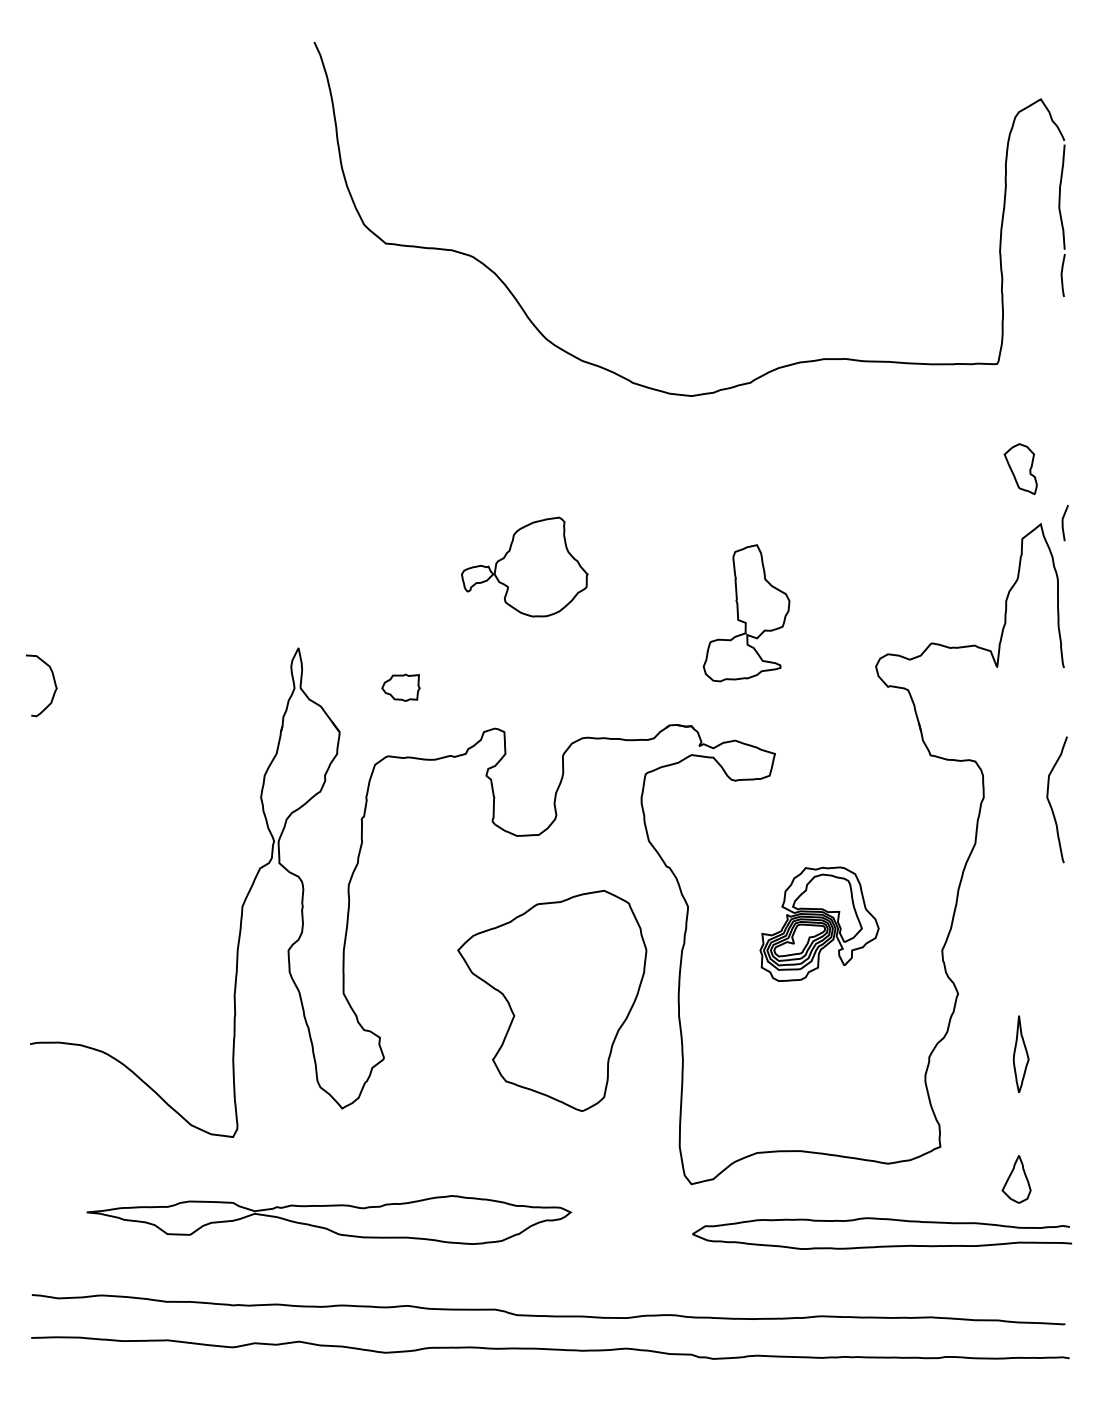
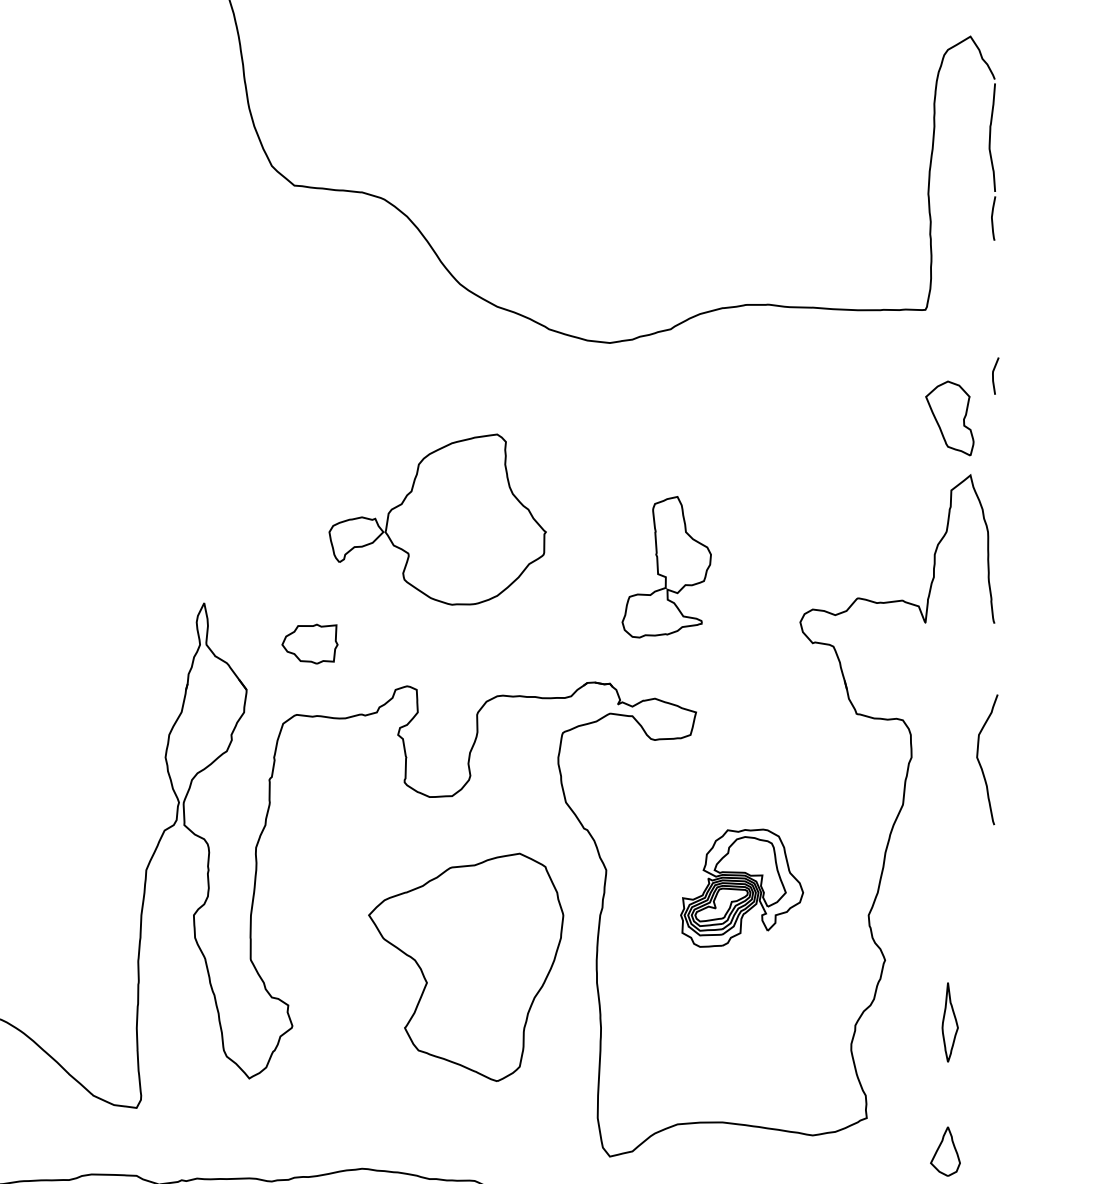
part: (1020, 468) -> (949, 417), size x1.43
curve: (1063, 523) -> (993, 376), moved
part: (524, 566) -> (437, 518), size x1.67
part: (400, 687) -> (309, 643), size x1.43

